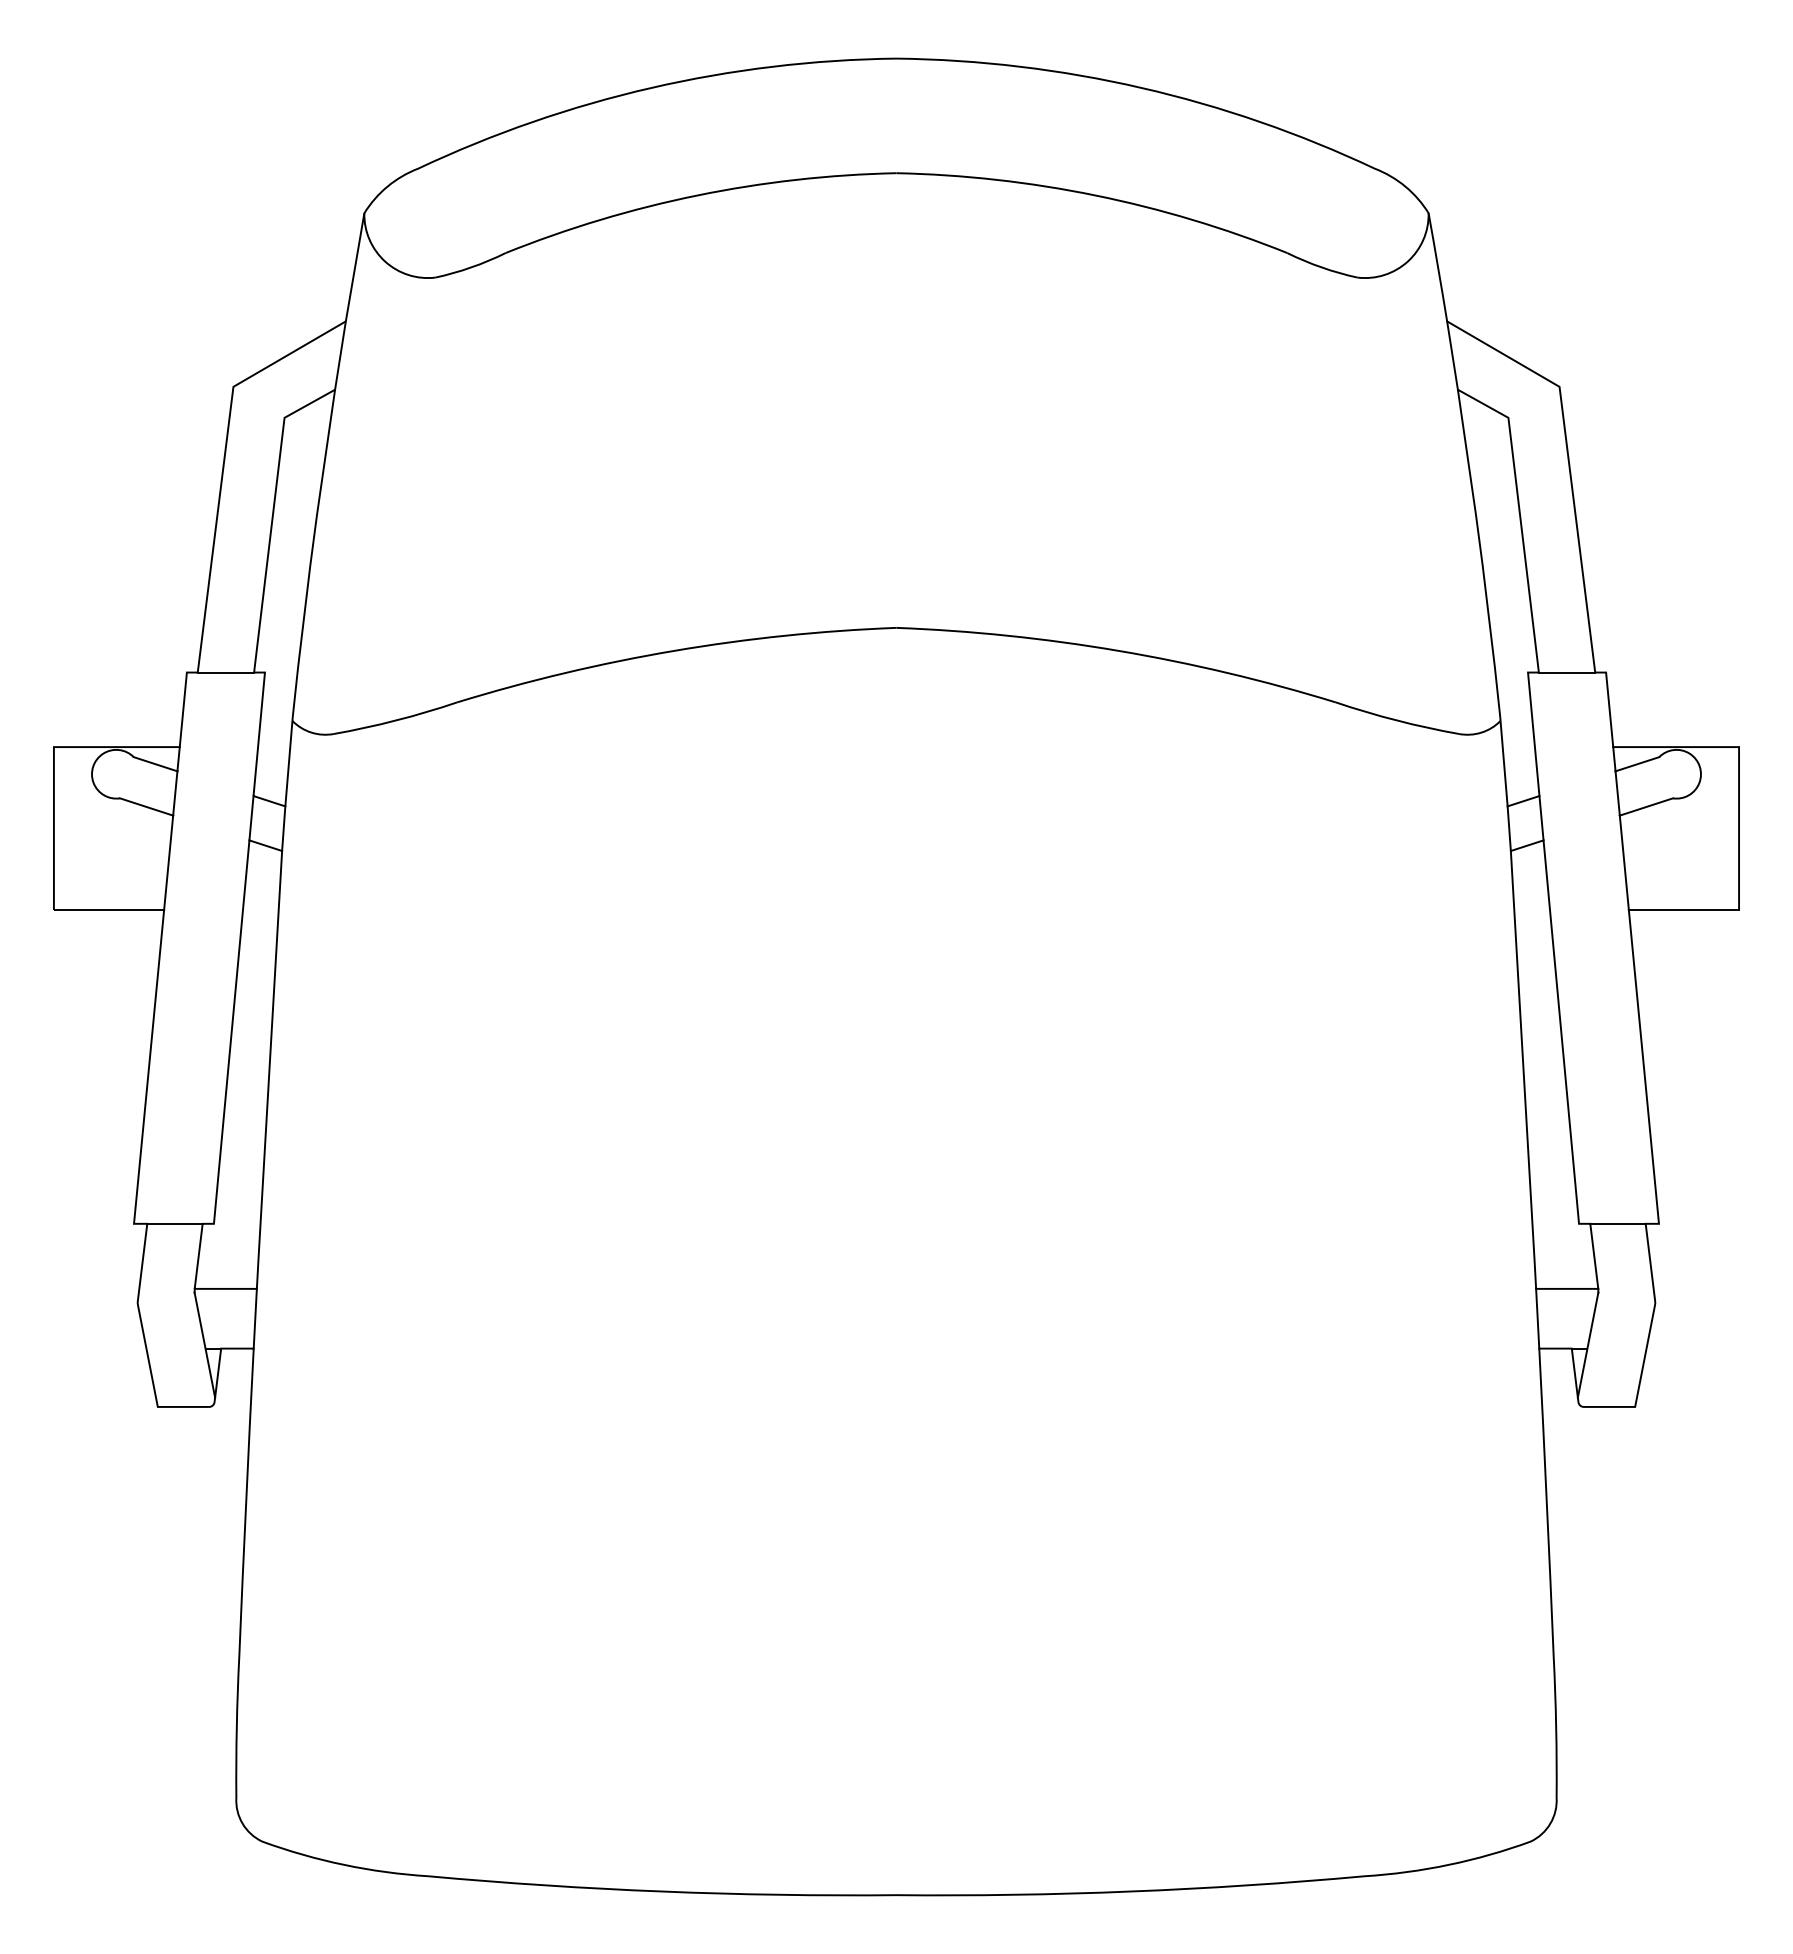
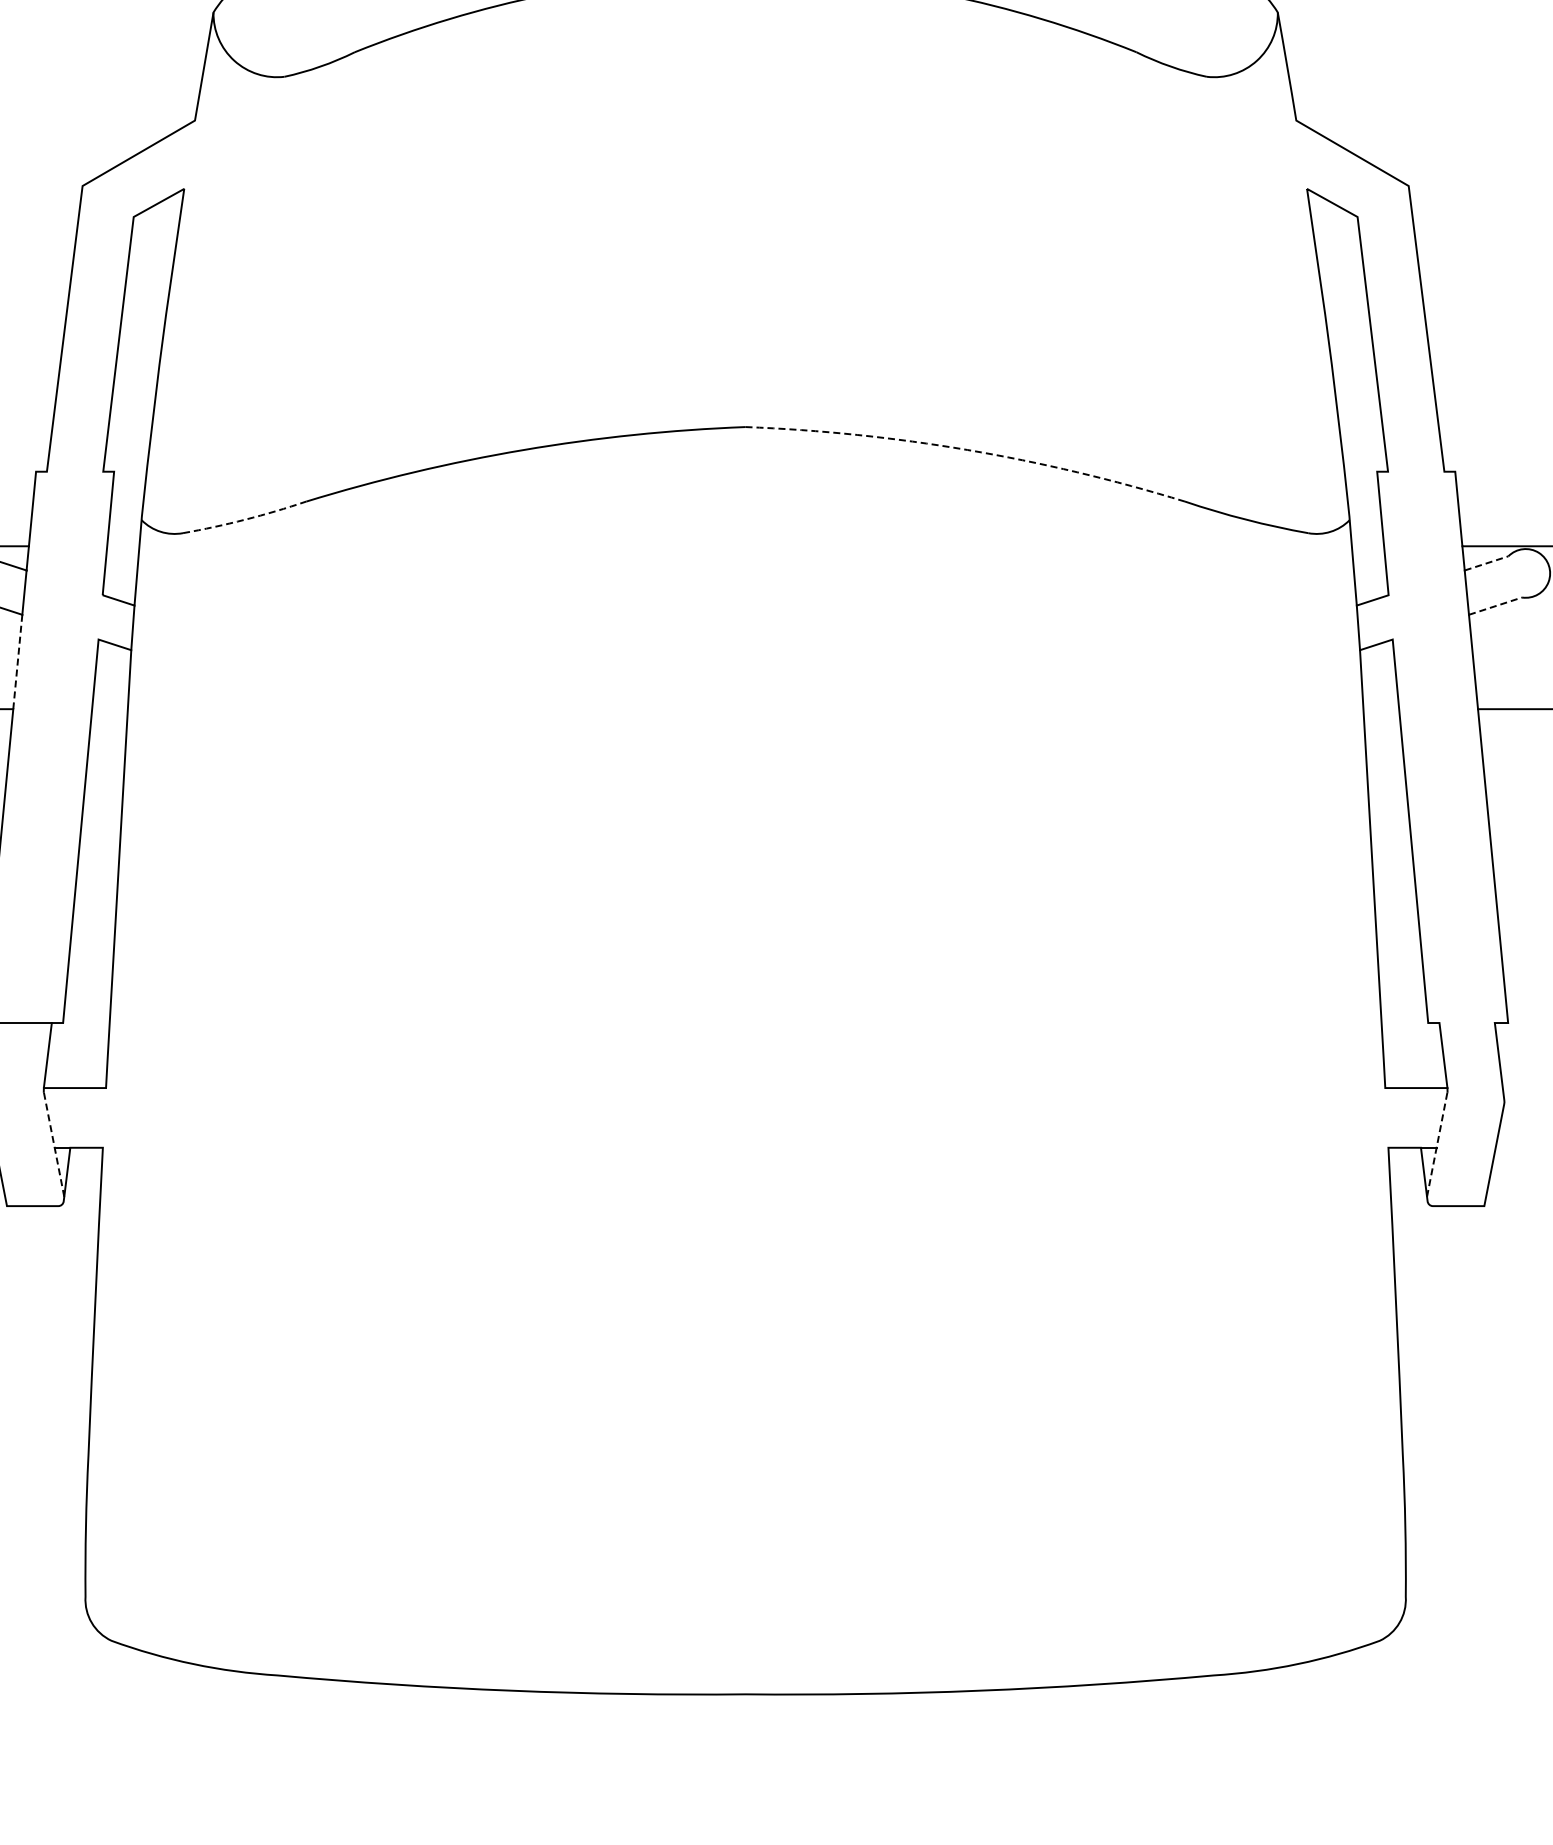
line: (340, 355) -> (189, 154), removed
line: (1452, 355) -> (1301, 154), removed
arc: (1118, 650) -> (967, 449), solid -> dashed
line: (225, 672) -> (74, 471), removed
line: (1566, 672) -> (1415, 471), removed
arc: (396, 720) -> (245, 519), solid -> dashed
line: (1637, 764) -> (1486, 563), solid -> dashed
line: (1646, 807) -> (1495, 606), solid -> dashed
line: (251, 818) -> (100, 617), removed
line: (1541, 818) -> (1390, 617), removed
line: (168, 863) -> (17, 662), solid -> dashed
line: (1617, 1223) -> (1466, 1022), removed
line: (254, 1318) -> (103, 1117), removed
line: (1537, 1318) -> (1386, 1117), removed
line: (204, 1344) -> (53, 1143), solid -> dashed
line: (1588, 1344) -> (1437, 1143), solid -> dashed

